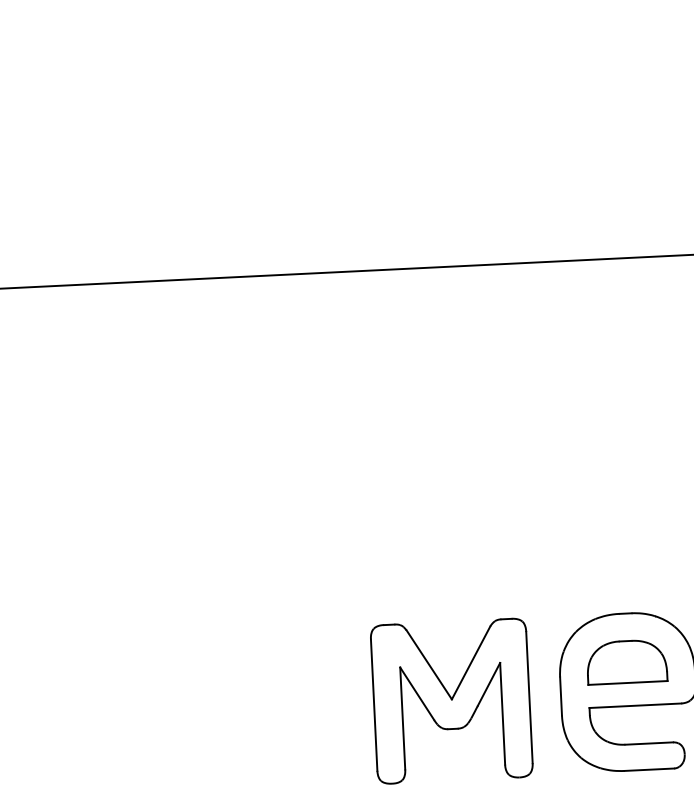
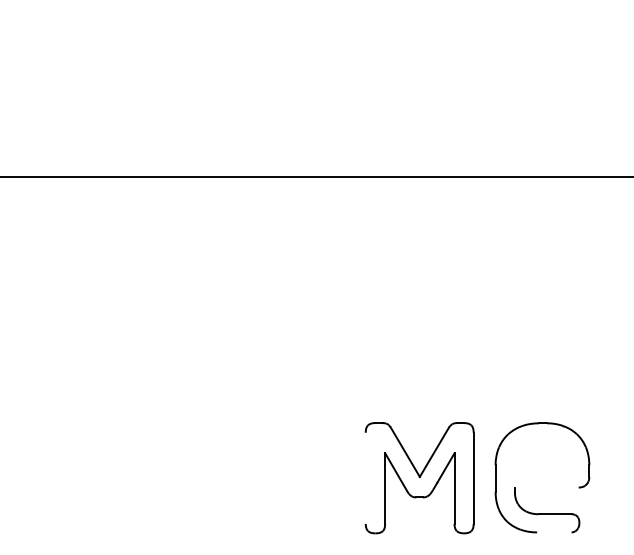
part: (626, 661) -> (542, 456), removed
line: (373, 704) -> (365, 477), removed
line: (634, 705) -> (546, 487), removed
line: (649, 769) -> (554, 532), removed

